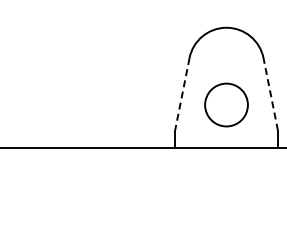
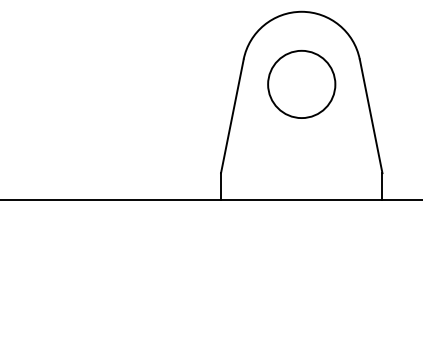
line: (182, 94) -> (232, 116), dashed -> solid
line: (270, 94) -> (370, 116), dashed -> solid
circle: (226, 104) -> (301, 83), moved

